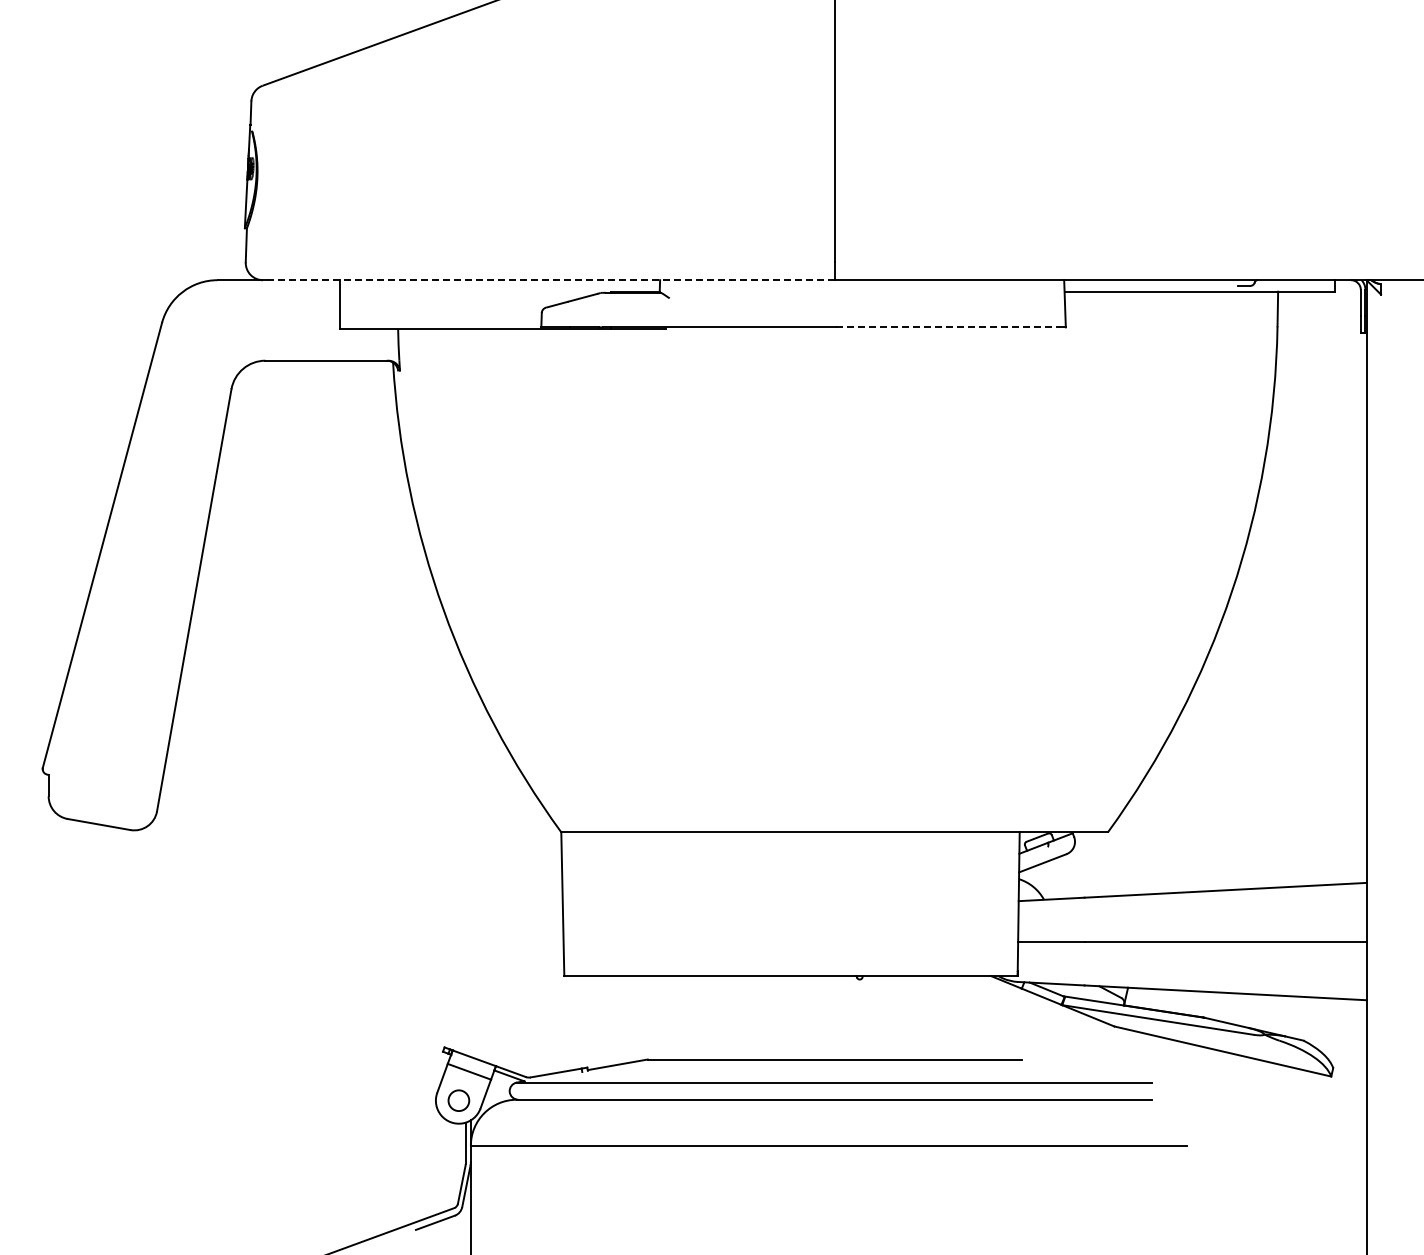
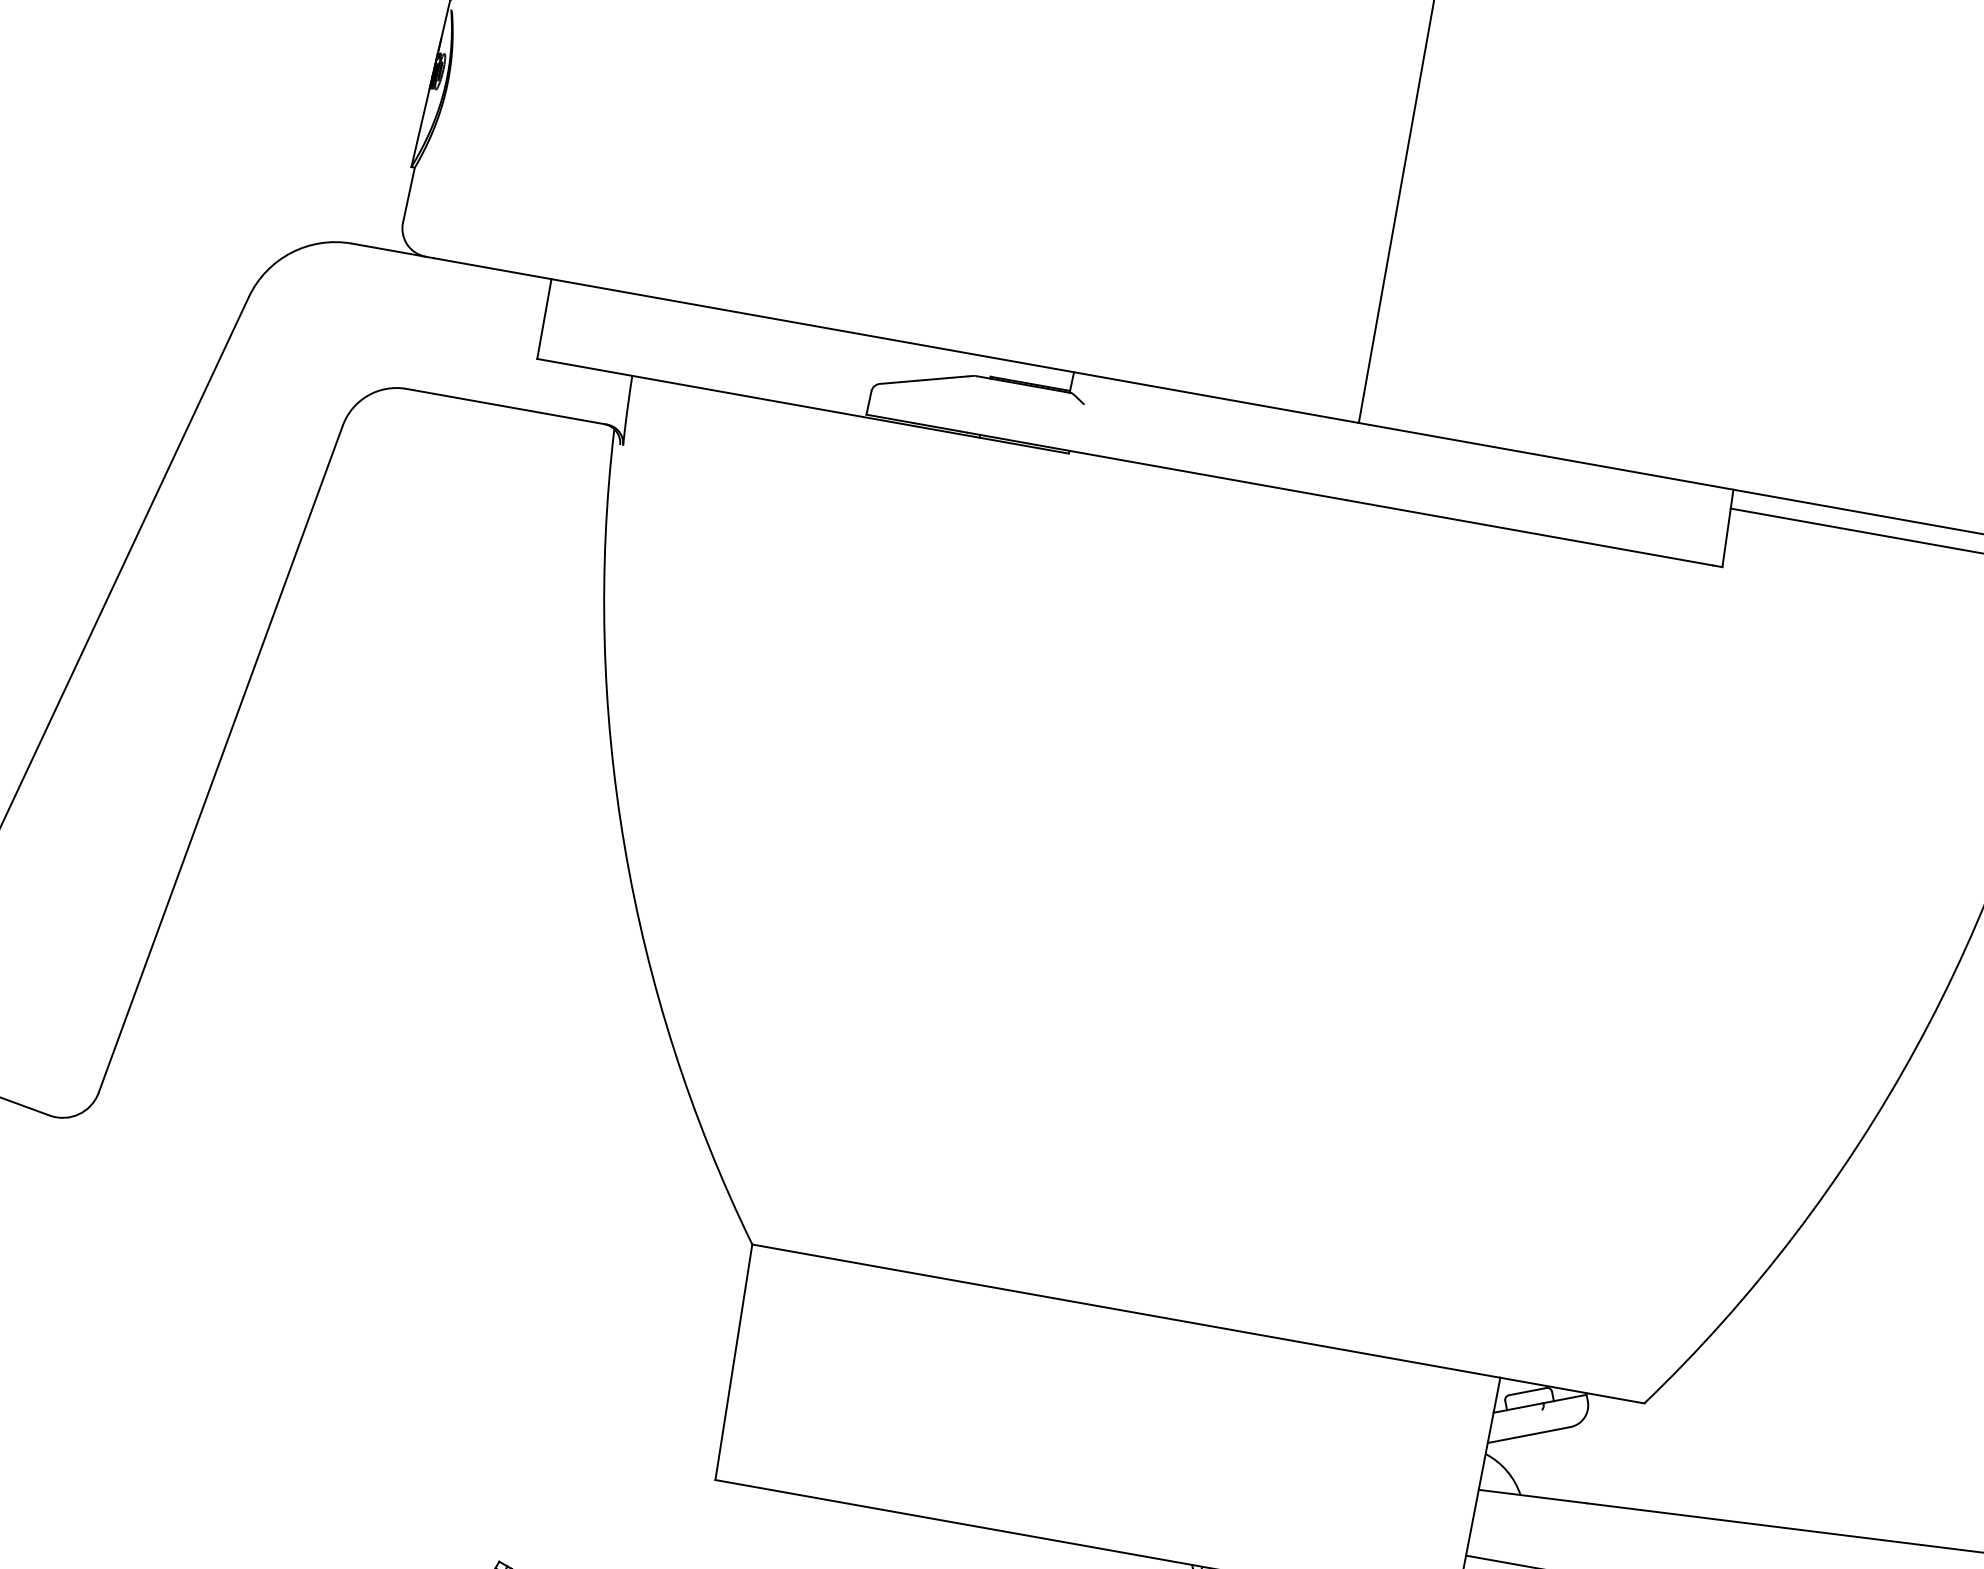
line: (550, 280) -> (895, 340), dashed -> solid
line: (948, 327) -> (1530, 533), dashed -> solid

